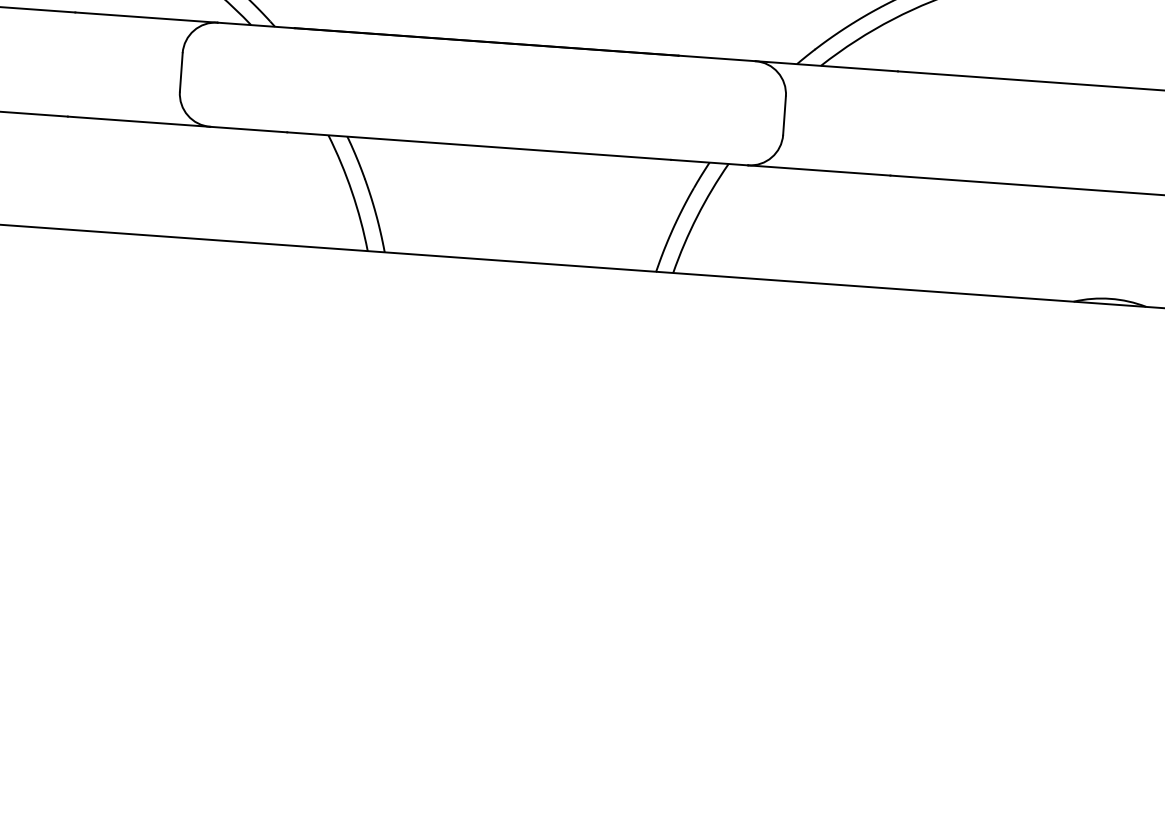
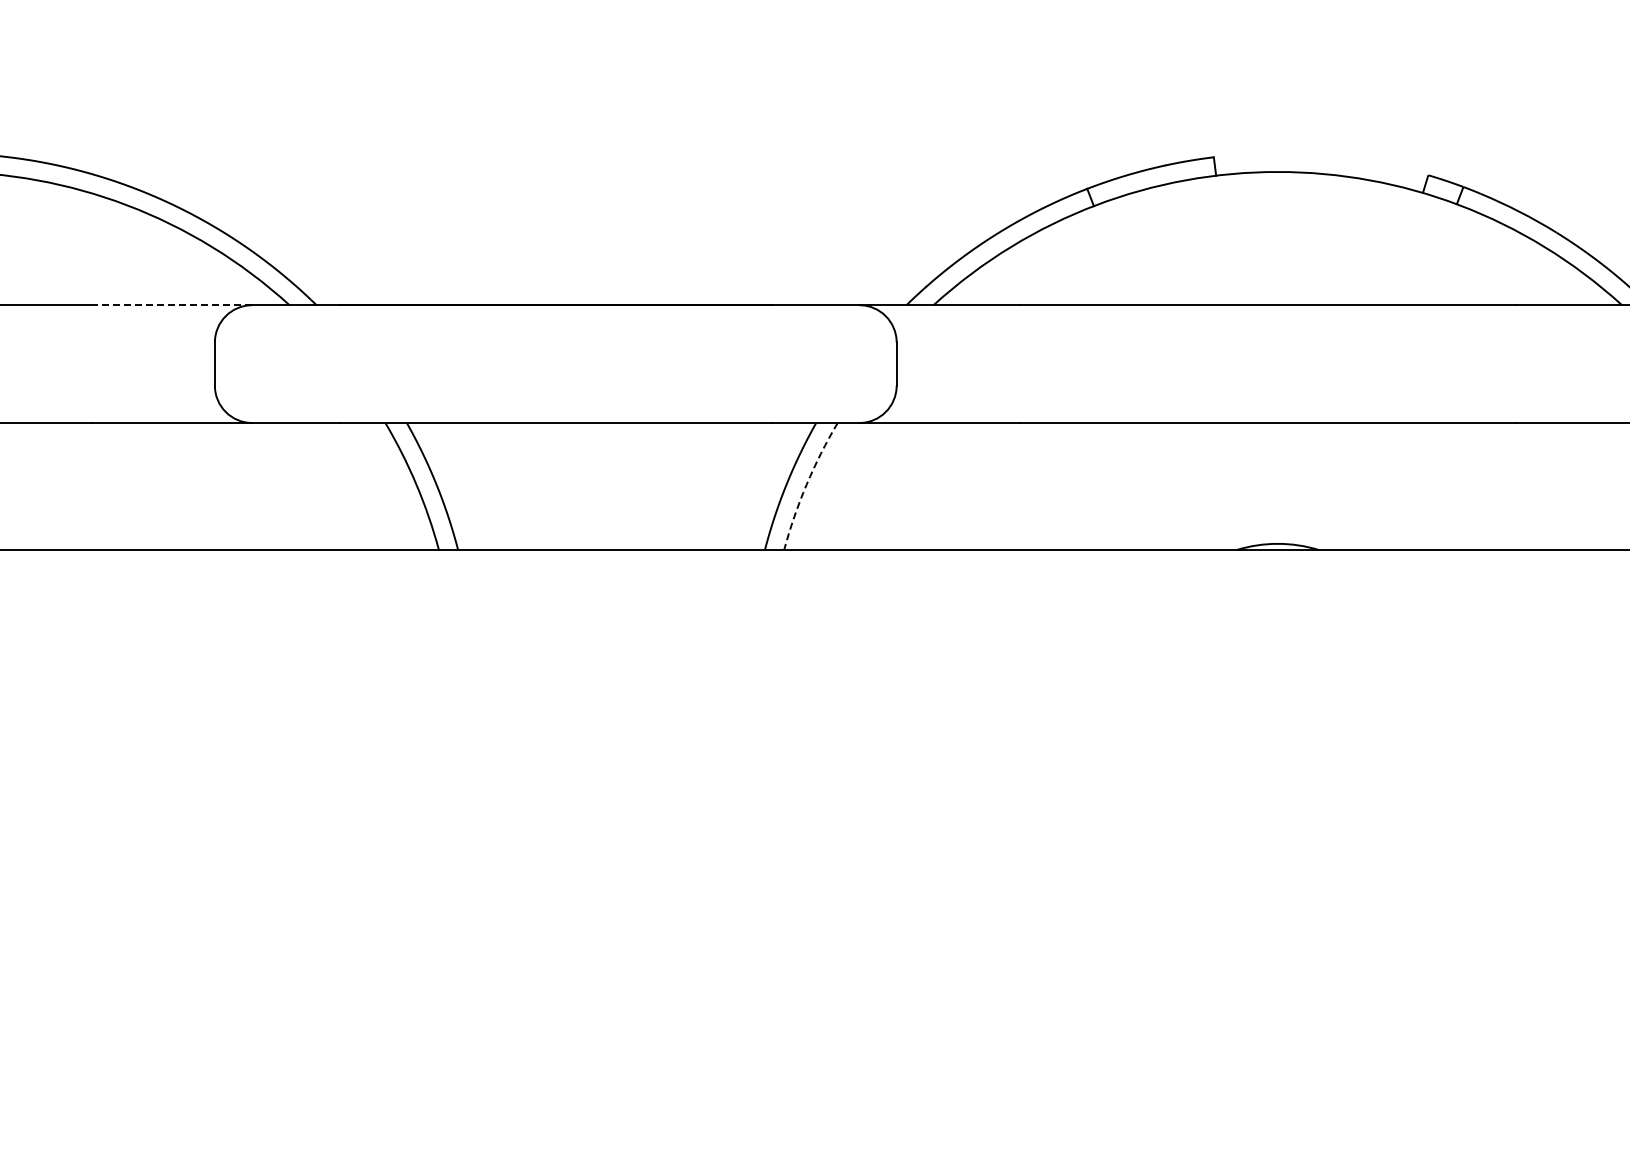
line: (146, 17) -> (171, 305), solid -> dashed
arc: (697, 216) -> (806, 484), solid -> dashed

